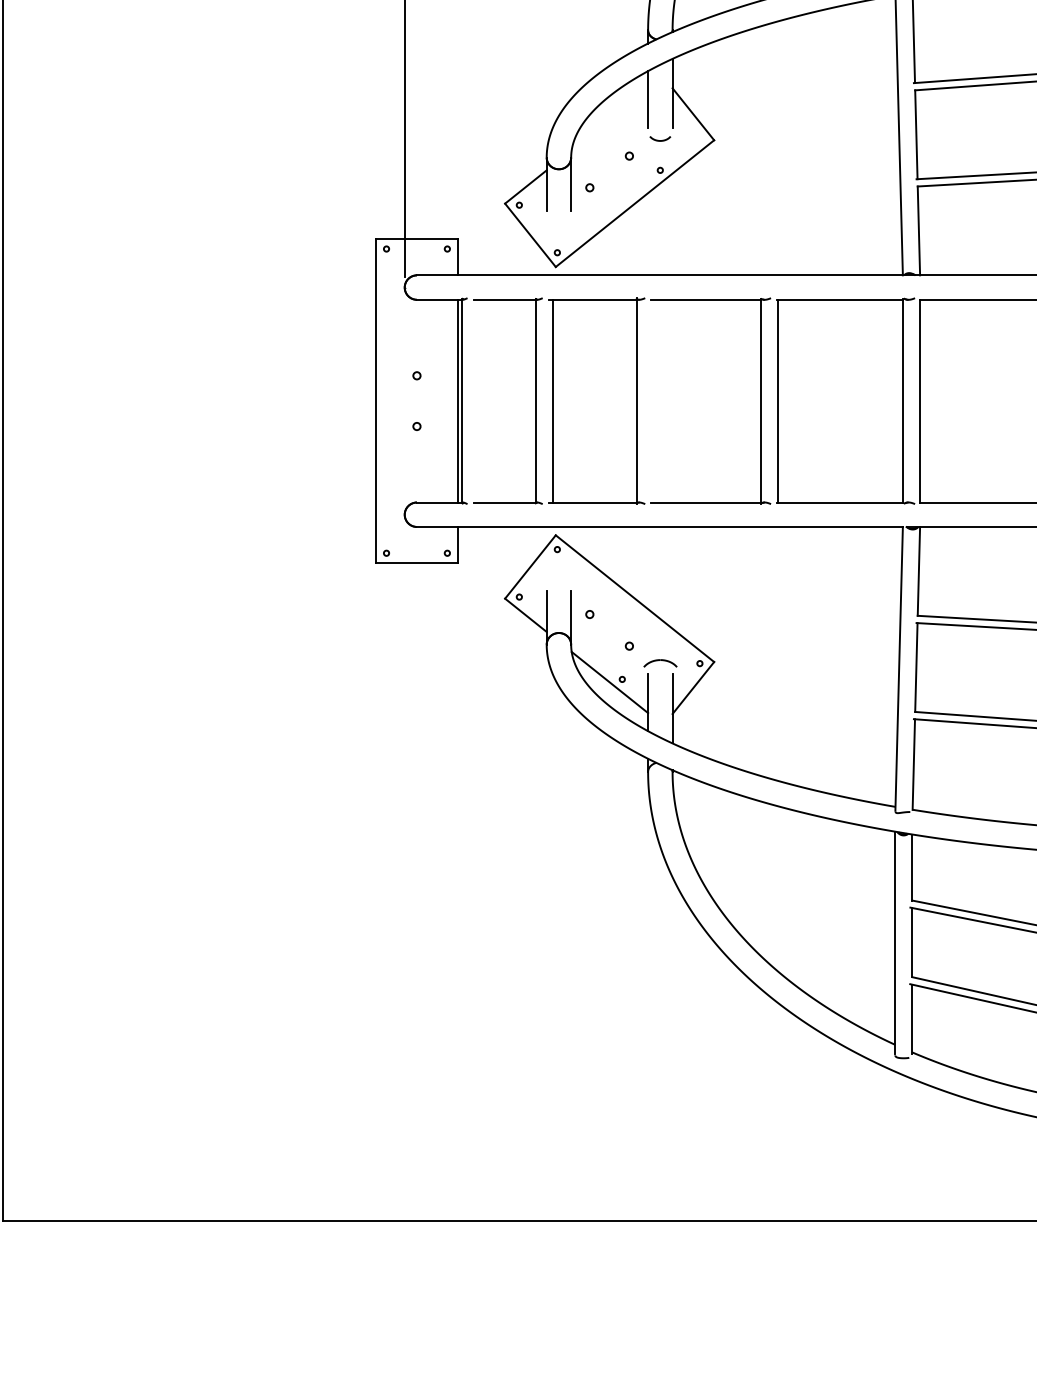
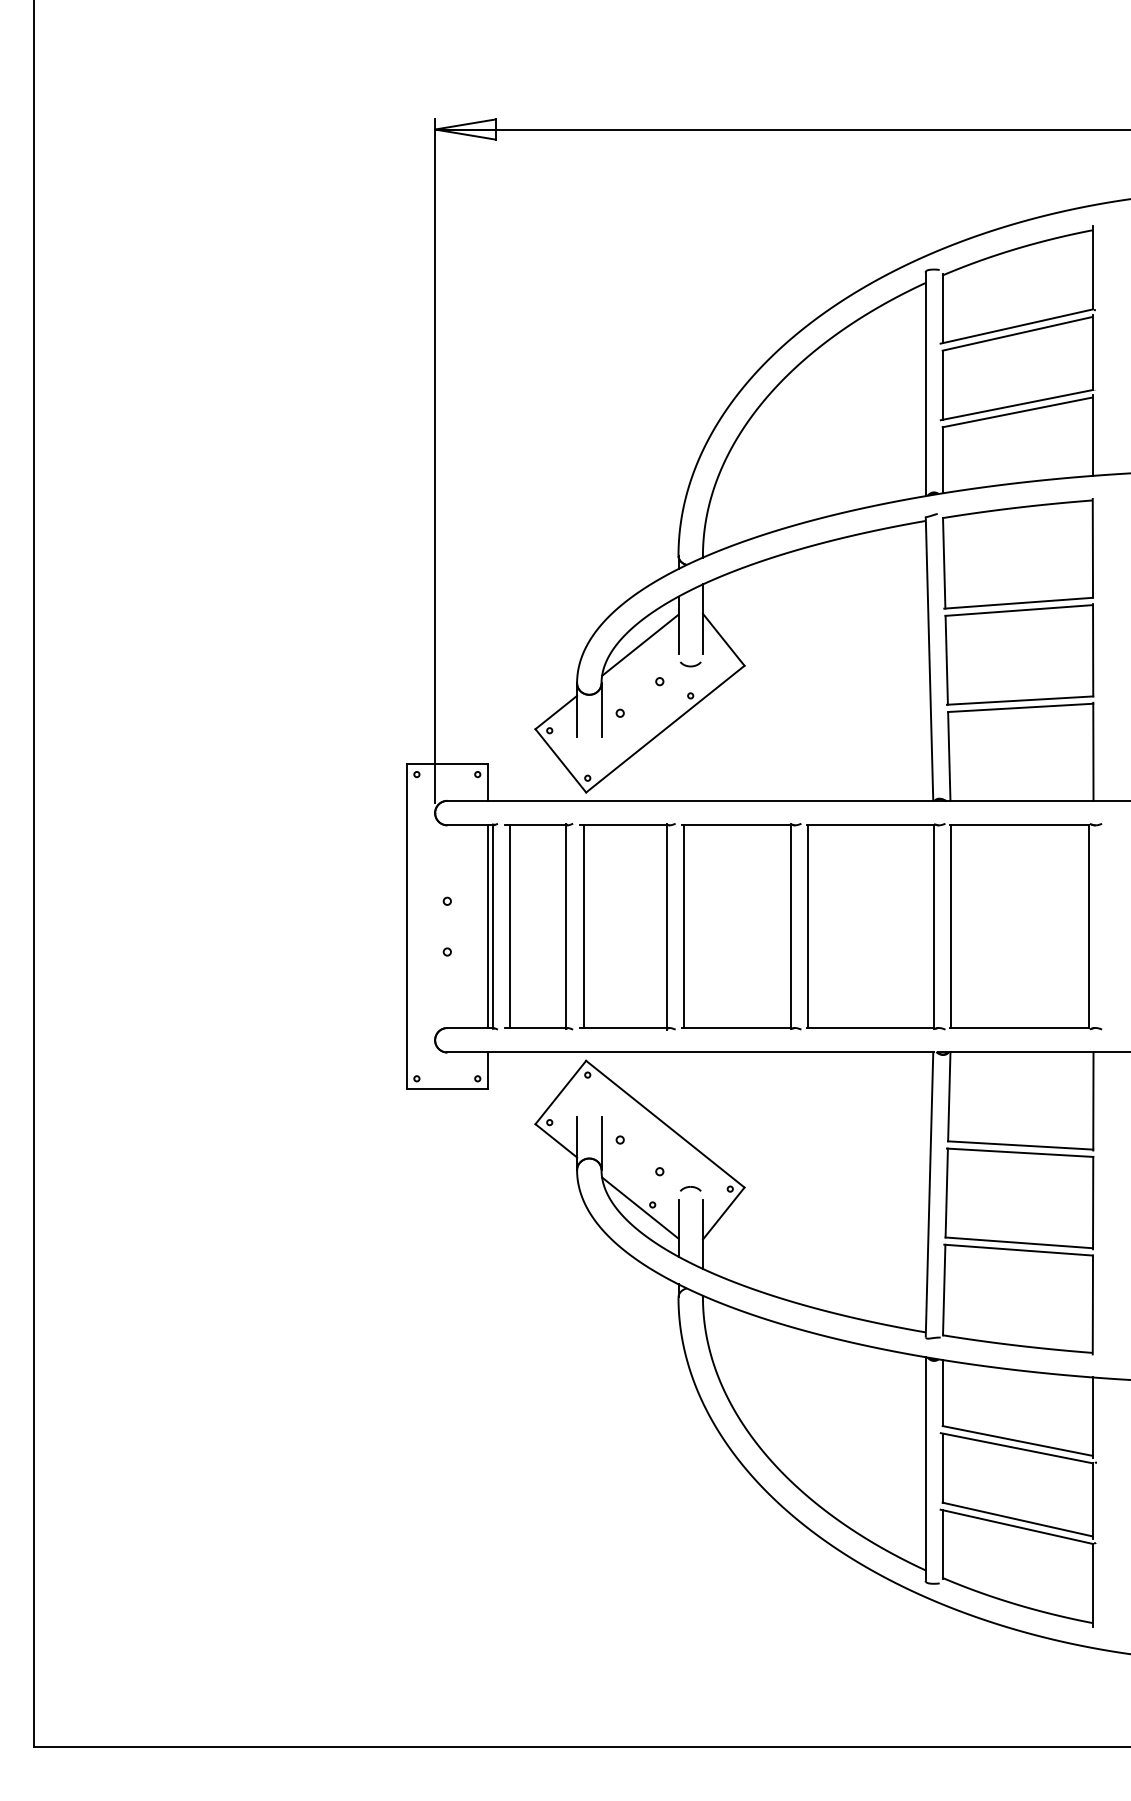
line: (610, 118) -> (640, 644), added
line: (479, 400) -> (509, 926), added
line: (654, 400) -> (684, 926), added
part: (660, 662) -> (690, 1188), size x0.62

